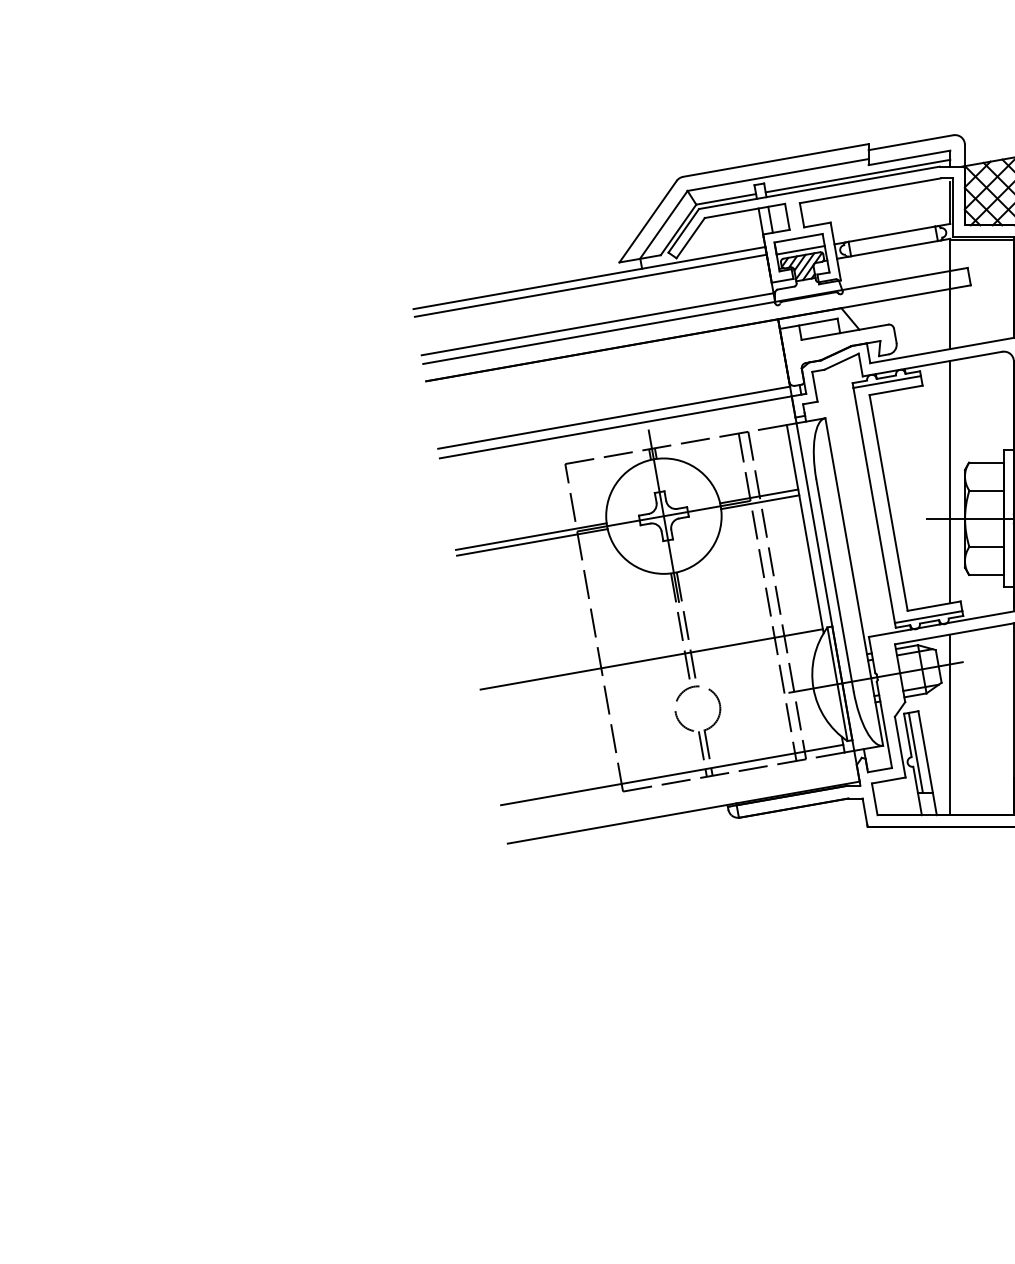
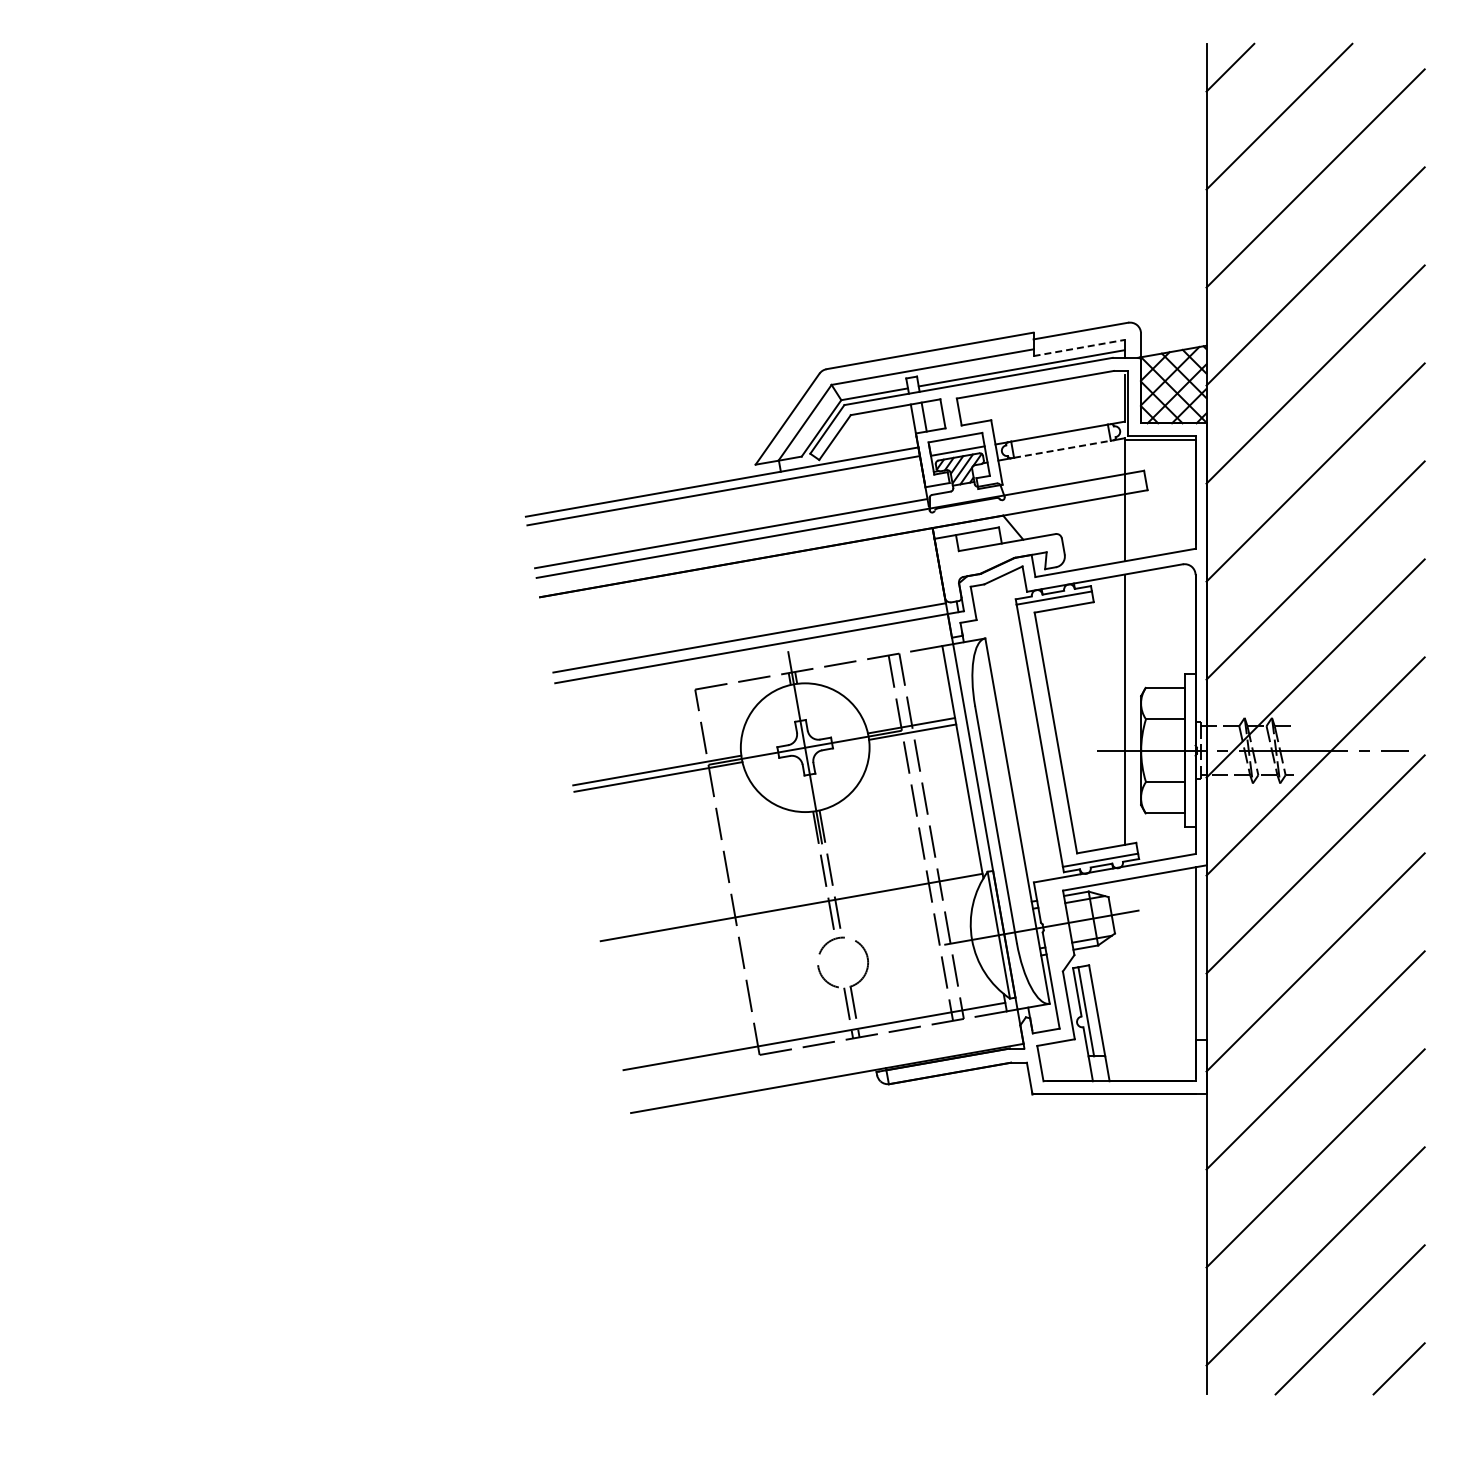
line: (909, 157) -> (1079, 347), solid -> dashed
line: (894, 248) -> (1062, 449), solid -> dashed
line: (950, 724) -> (1124, 980), removed

